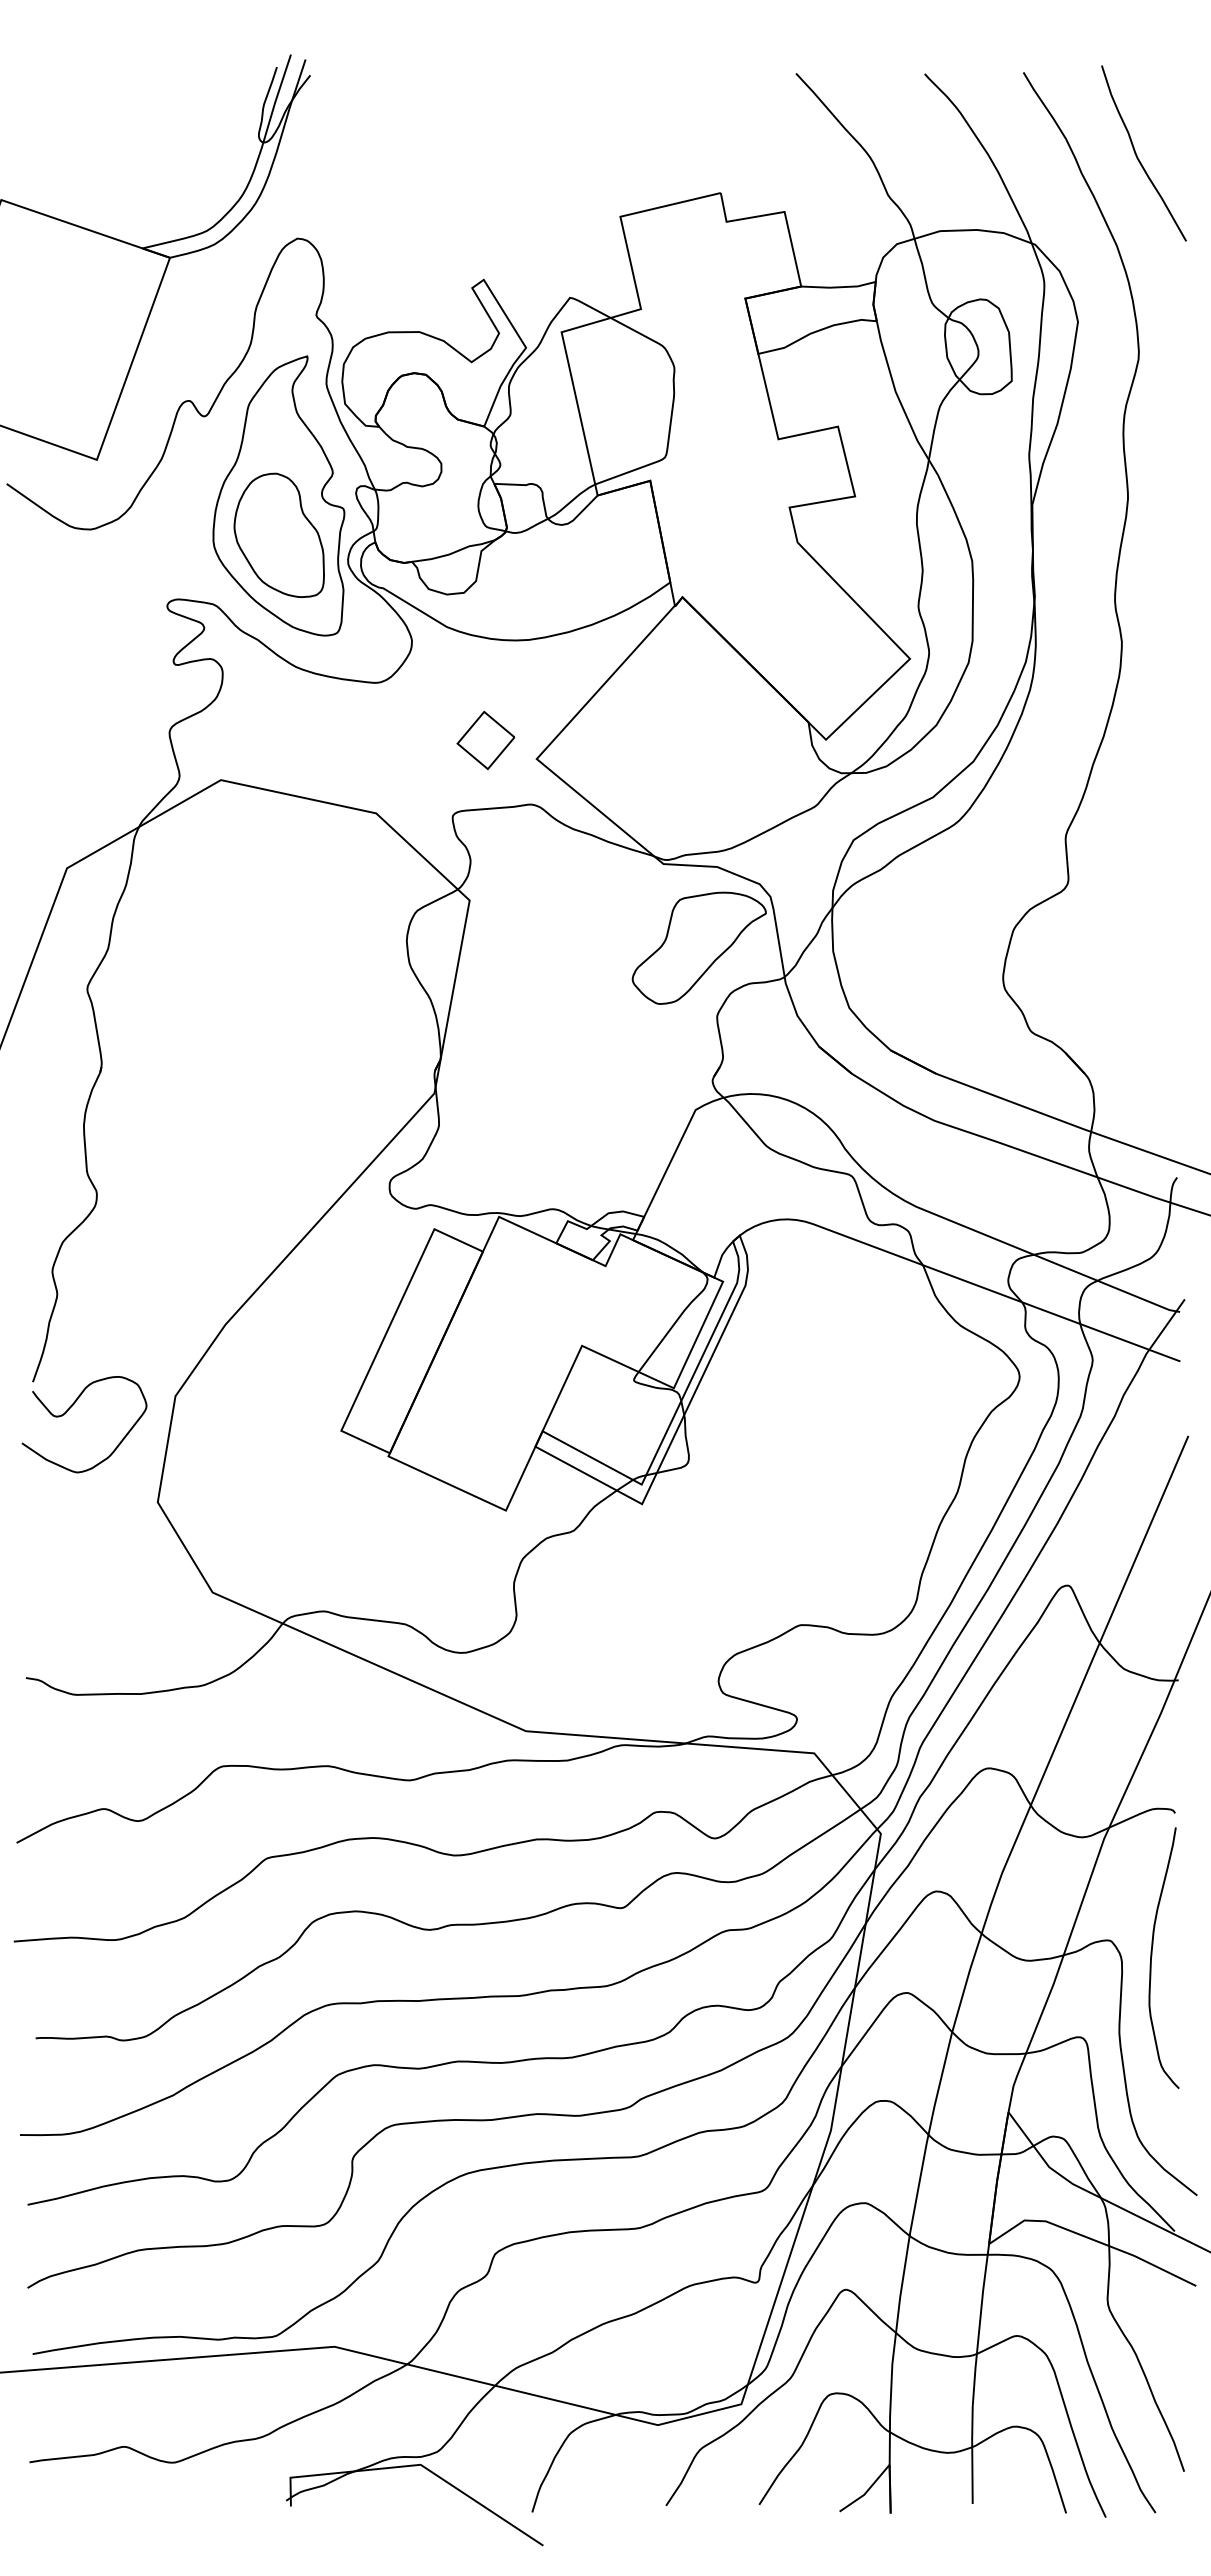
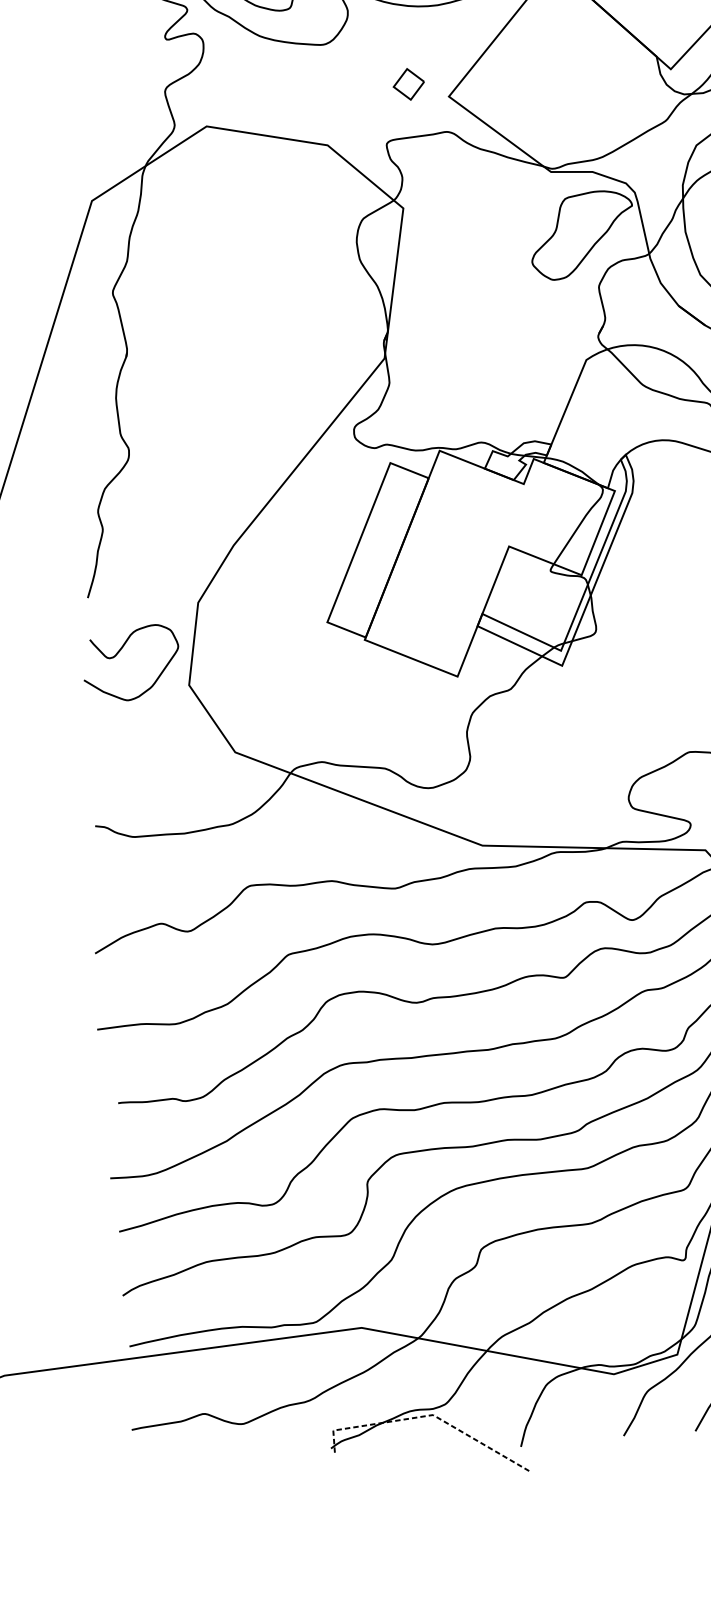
part: (485, 739) -> (408, 83), size x0.7
curve: (67, 1412) -> (117, 654), moved
line: (414, 2465) -> (428, 1415), solid -> dashed

